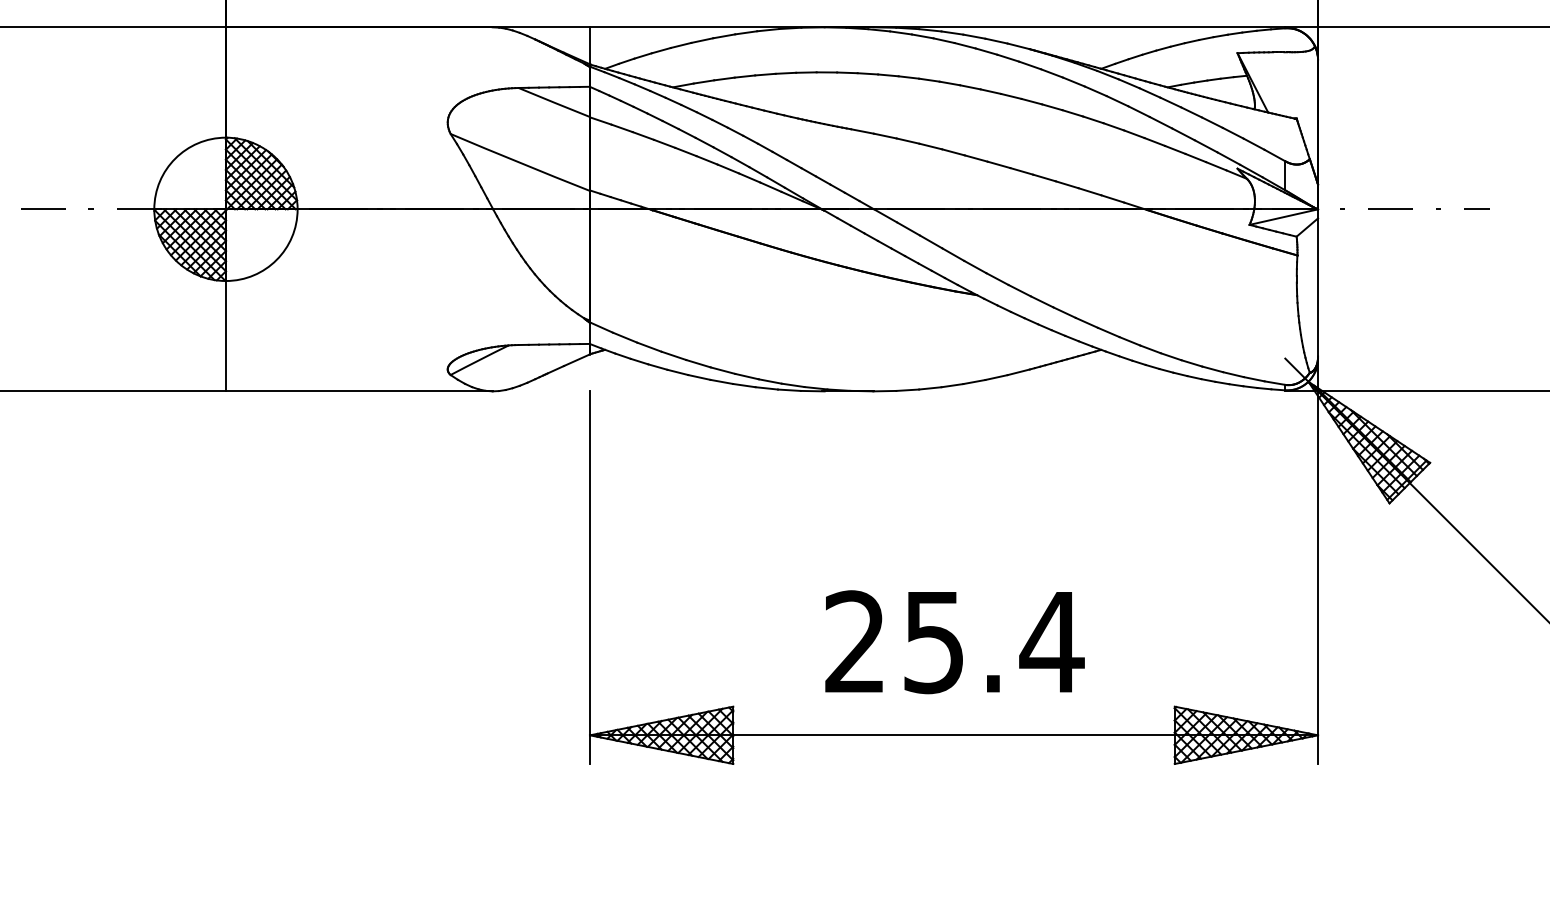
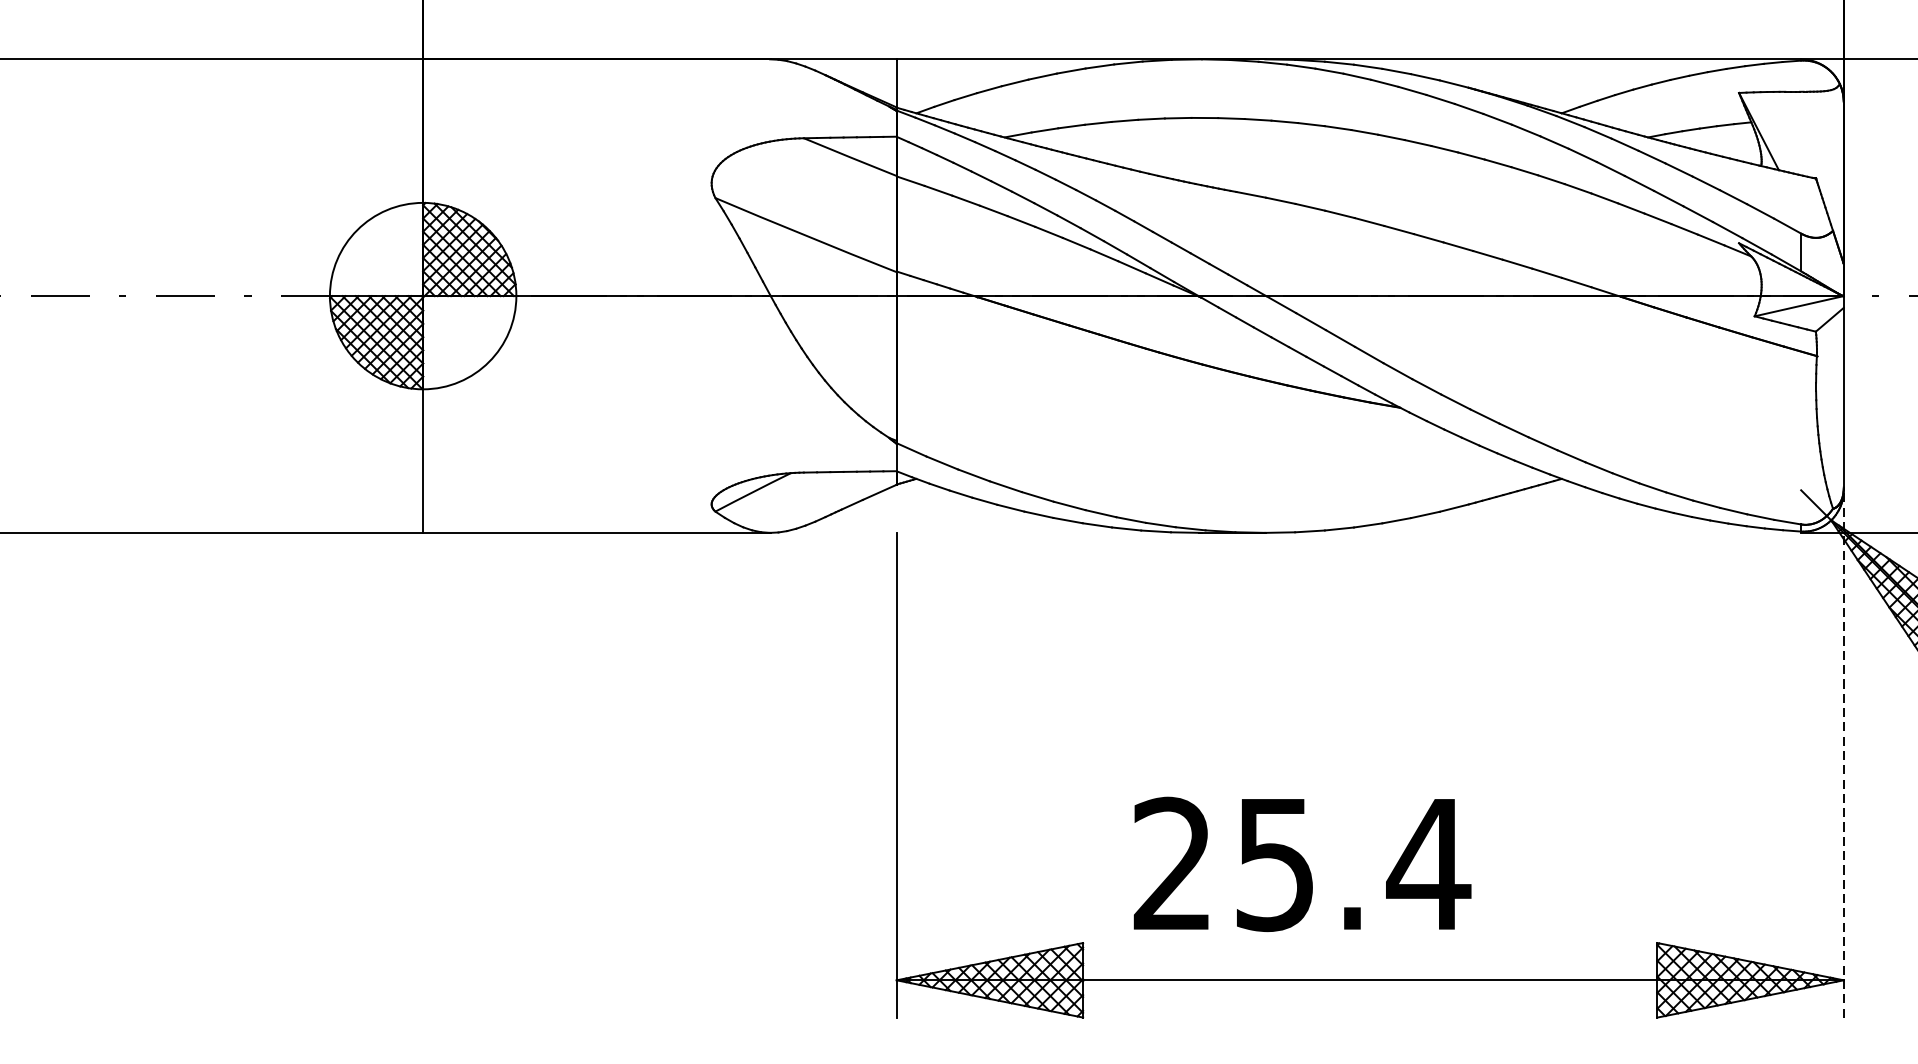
line: (1318, 561) -> (1844, 754), solid -> dashed
text: (954, 642) -> (1301, 864), moved

